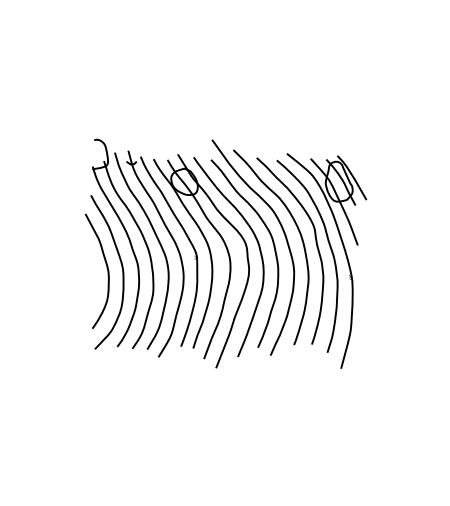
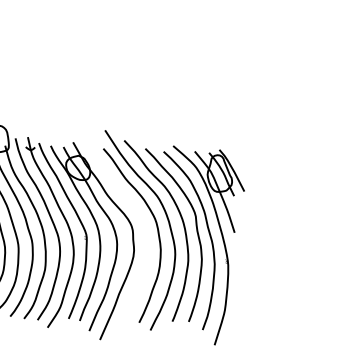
curve: (259, 251) -> (144, 234), removed

